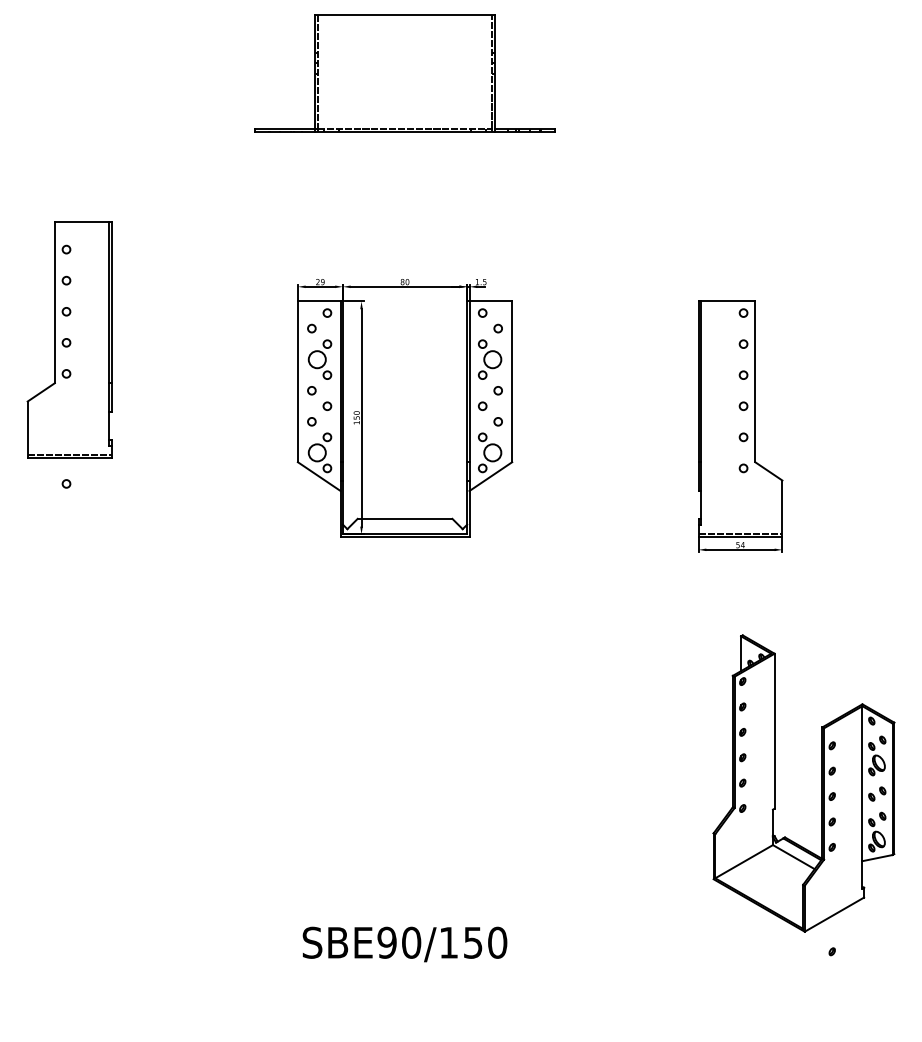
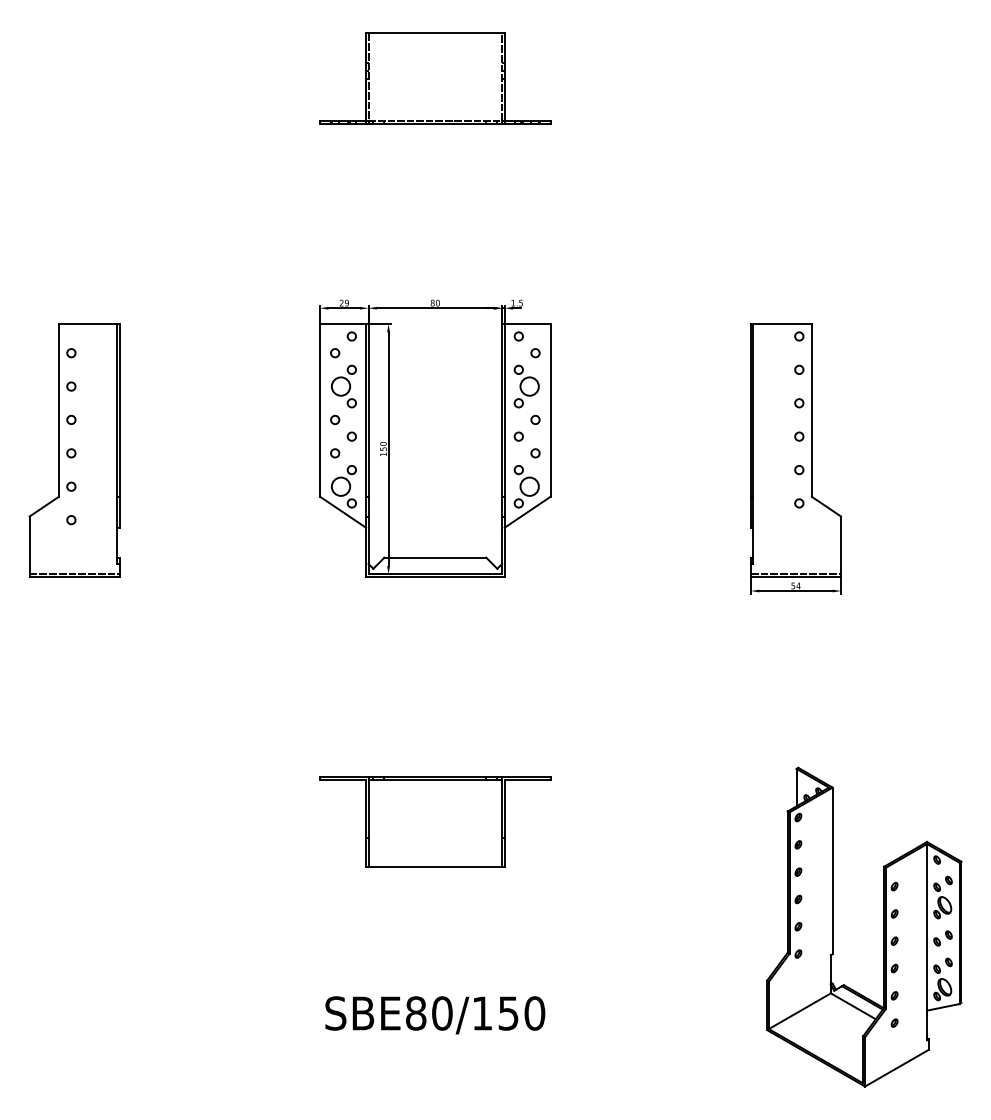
part: (404, 72) -> (434, 77), size x0.71
part: (69, 339) -> (74, 449), moved
part: (404, 764) -> (434, 821), added
part: (821, 783) -> (883, 927), moved
text: (386, 942) -> (415, 1013), SBE90/150 -> SBE80/150

